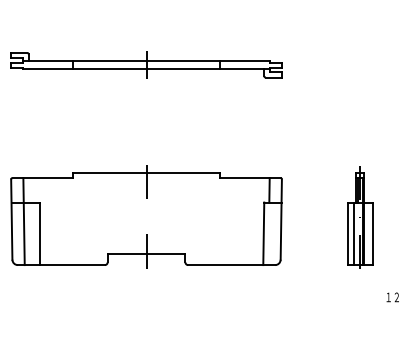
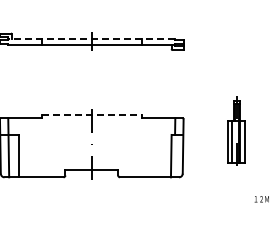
line: (146, 61) -> (91, 39), solid -> dashed
line: (146, 172) -> (91, 114), solid -> dashed
part: (359, 216) -> (236, 130), moved

